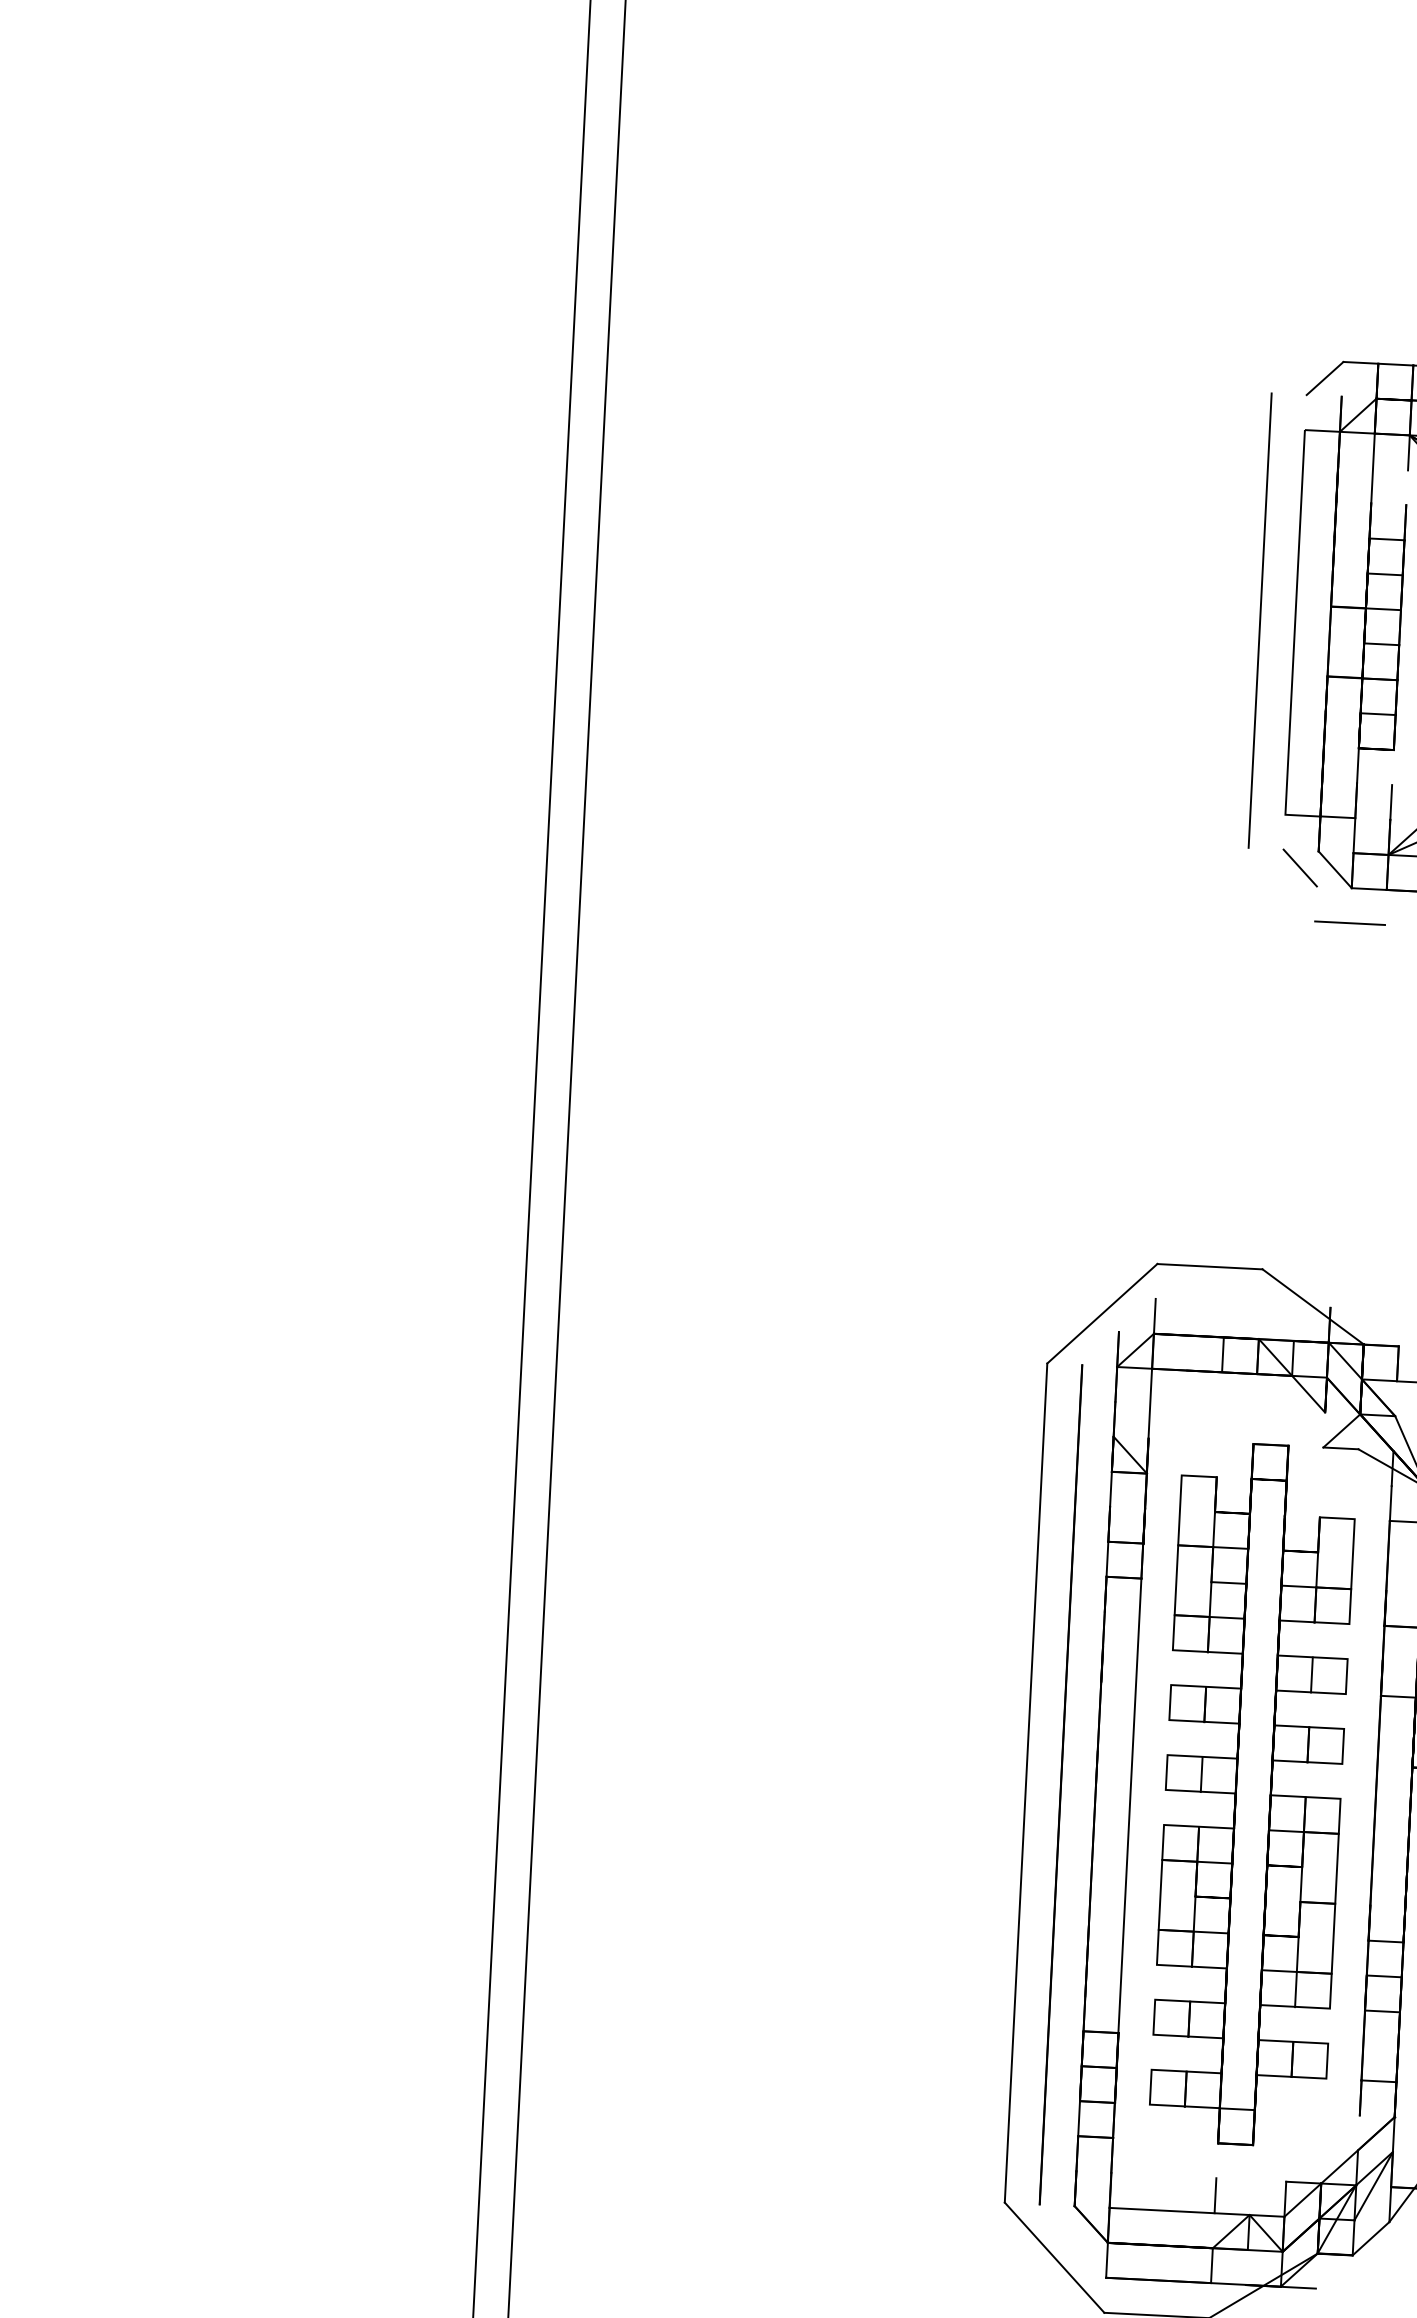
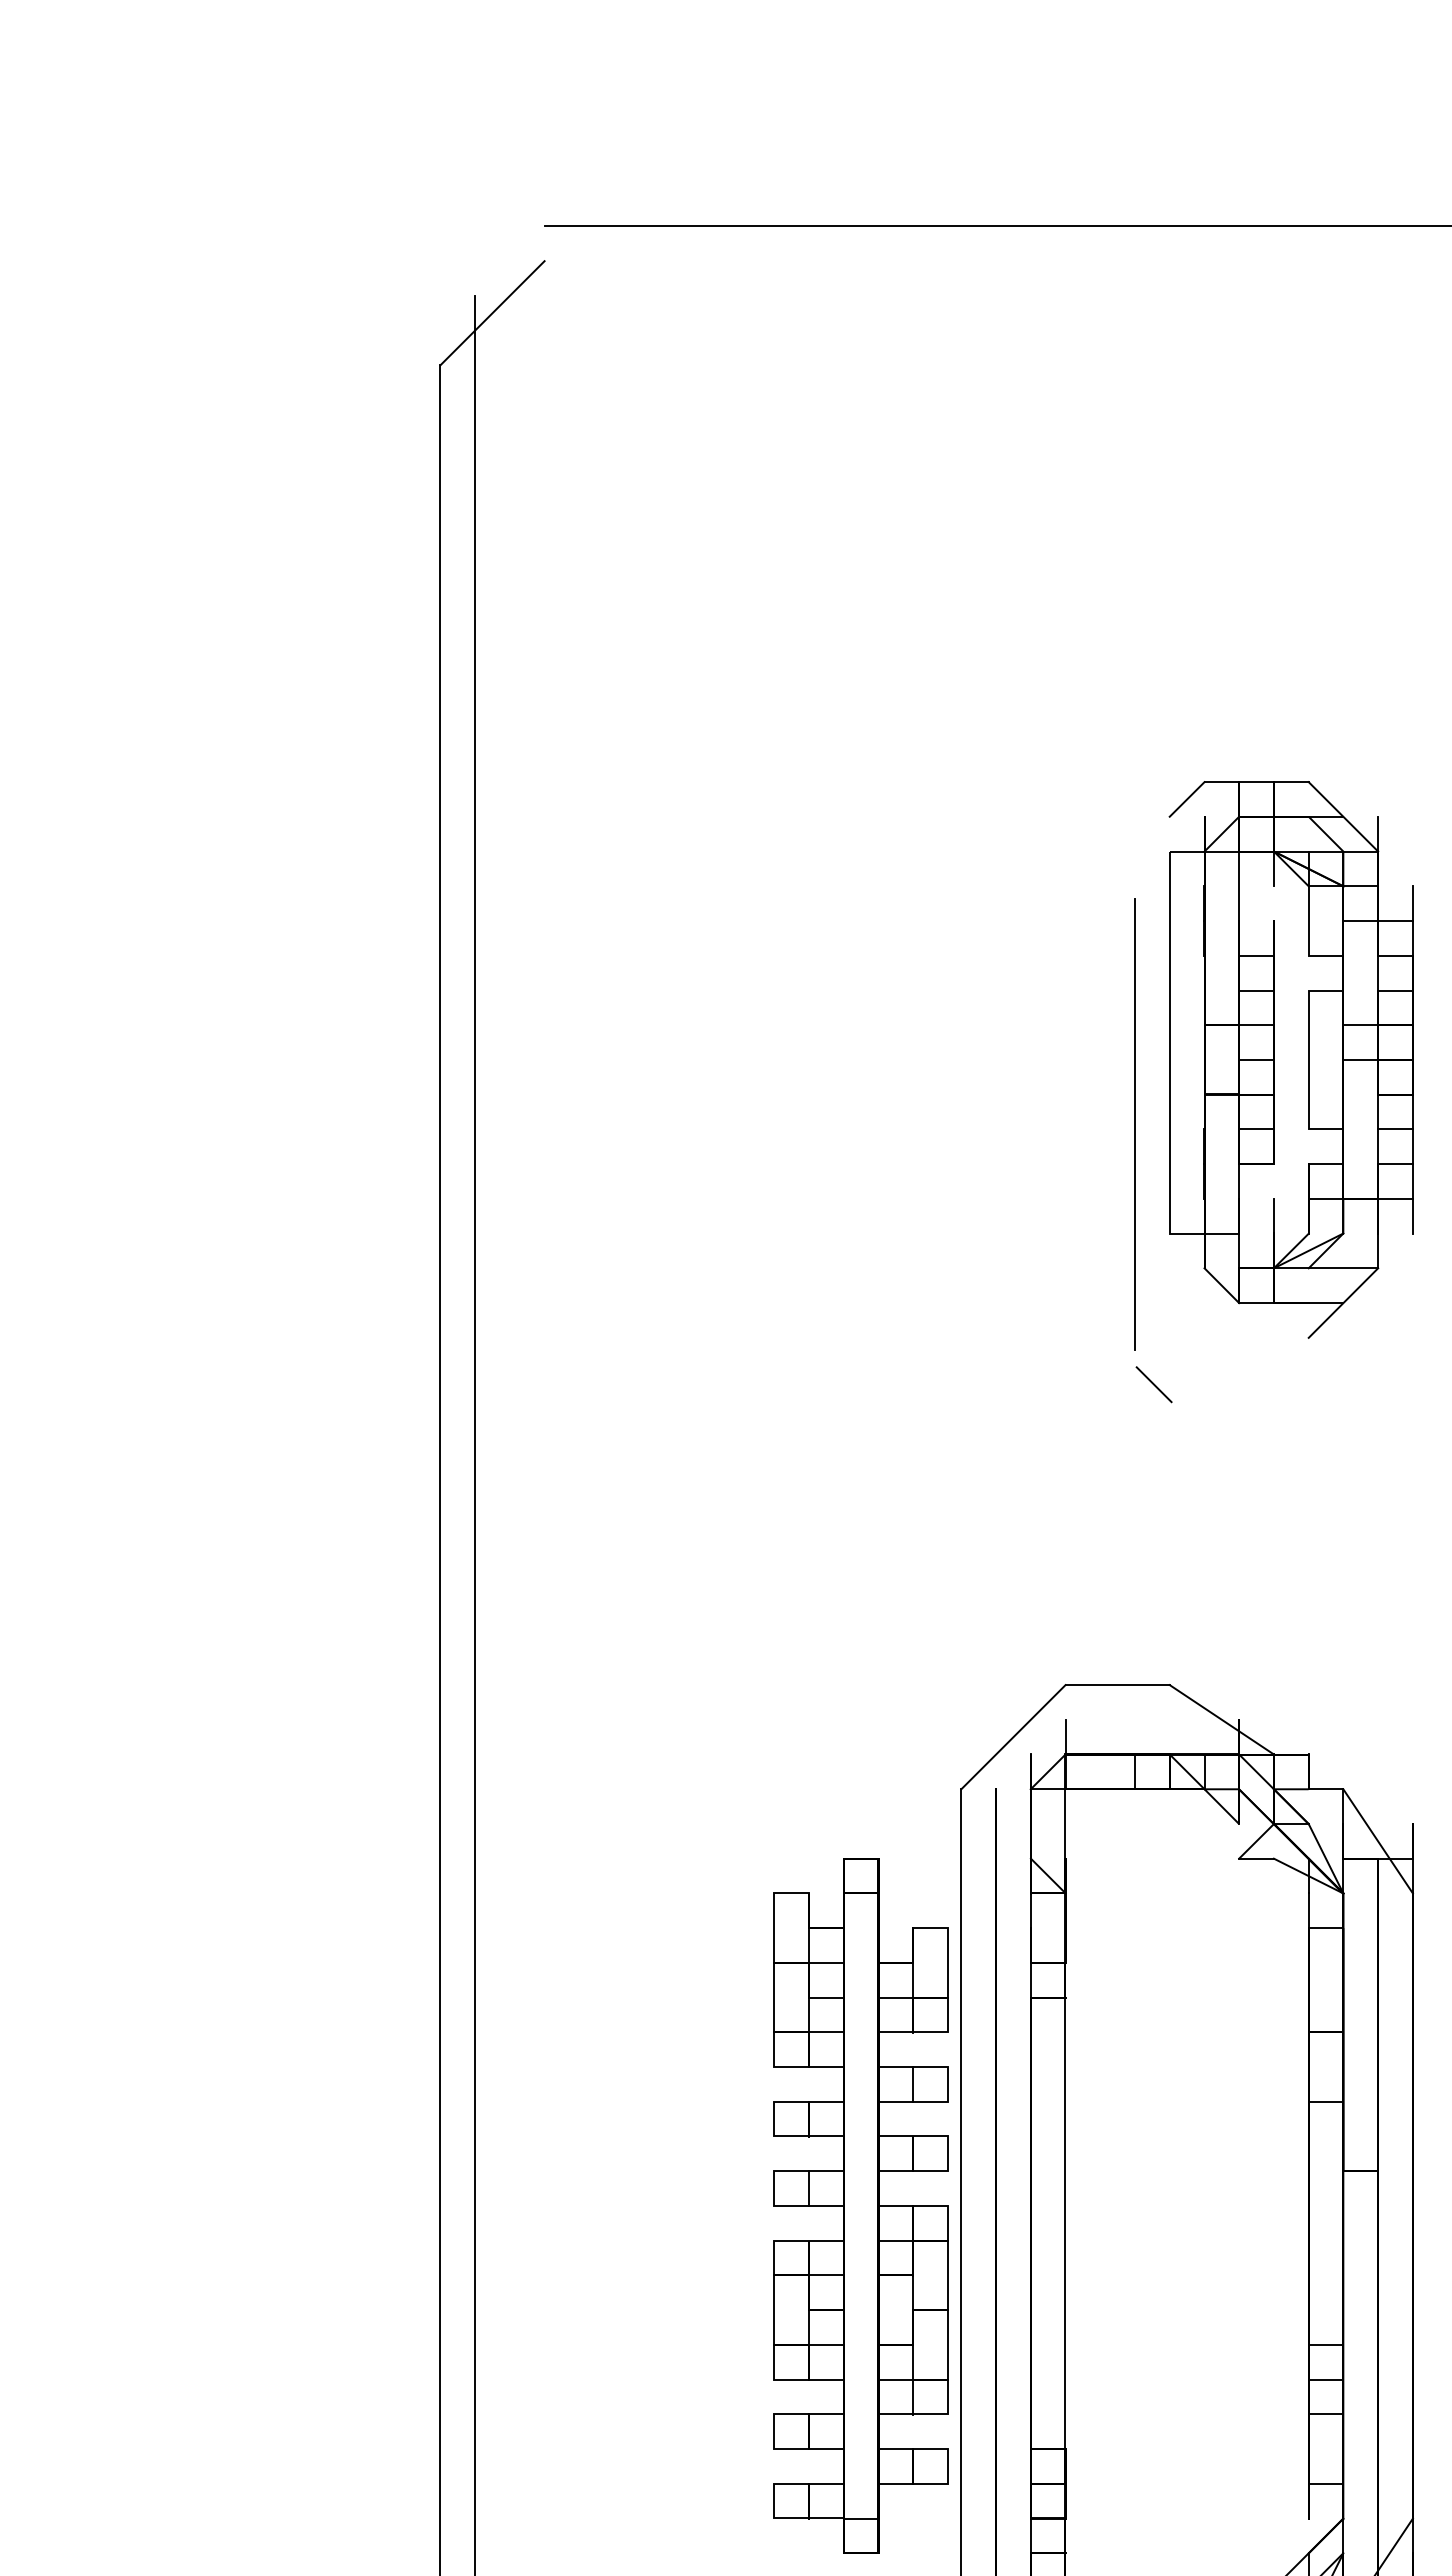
line: (1259, 620) -> (1134, 1124), moved
line: (1299, 867) -> (1153, 1384), moved
line: (1349, 922) -> (1238, 1337), removed
part: (1252, 1793) -> (860, 2205), moved

